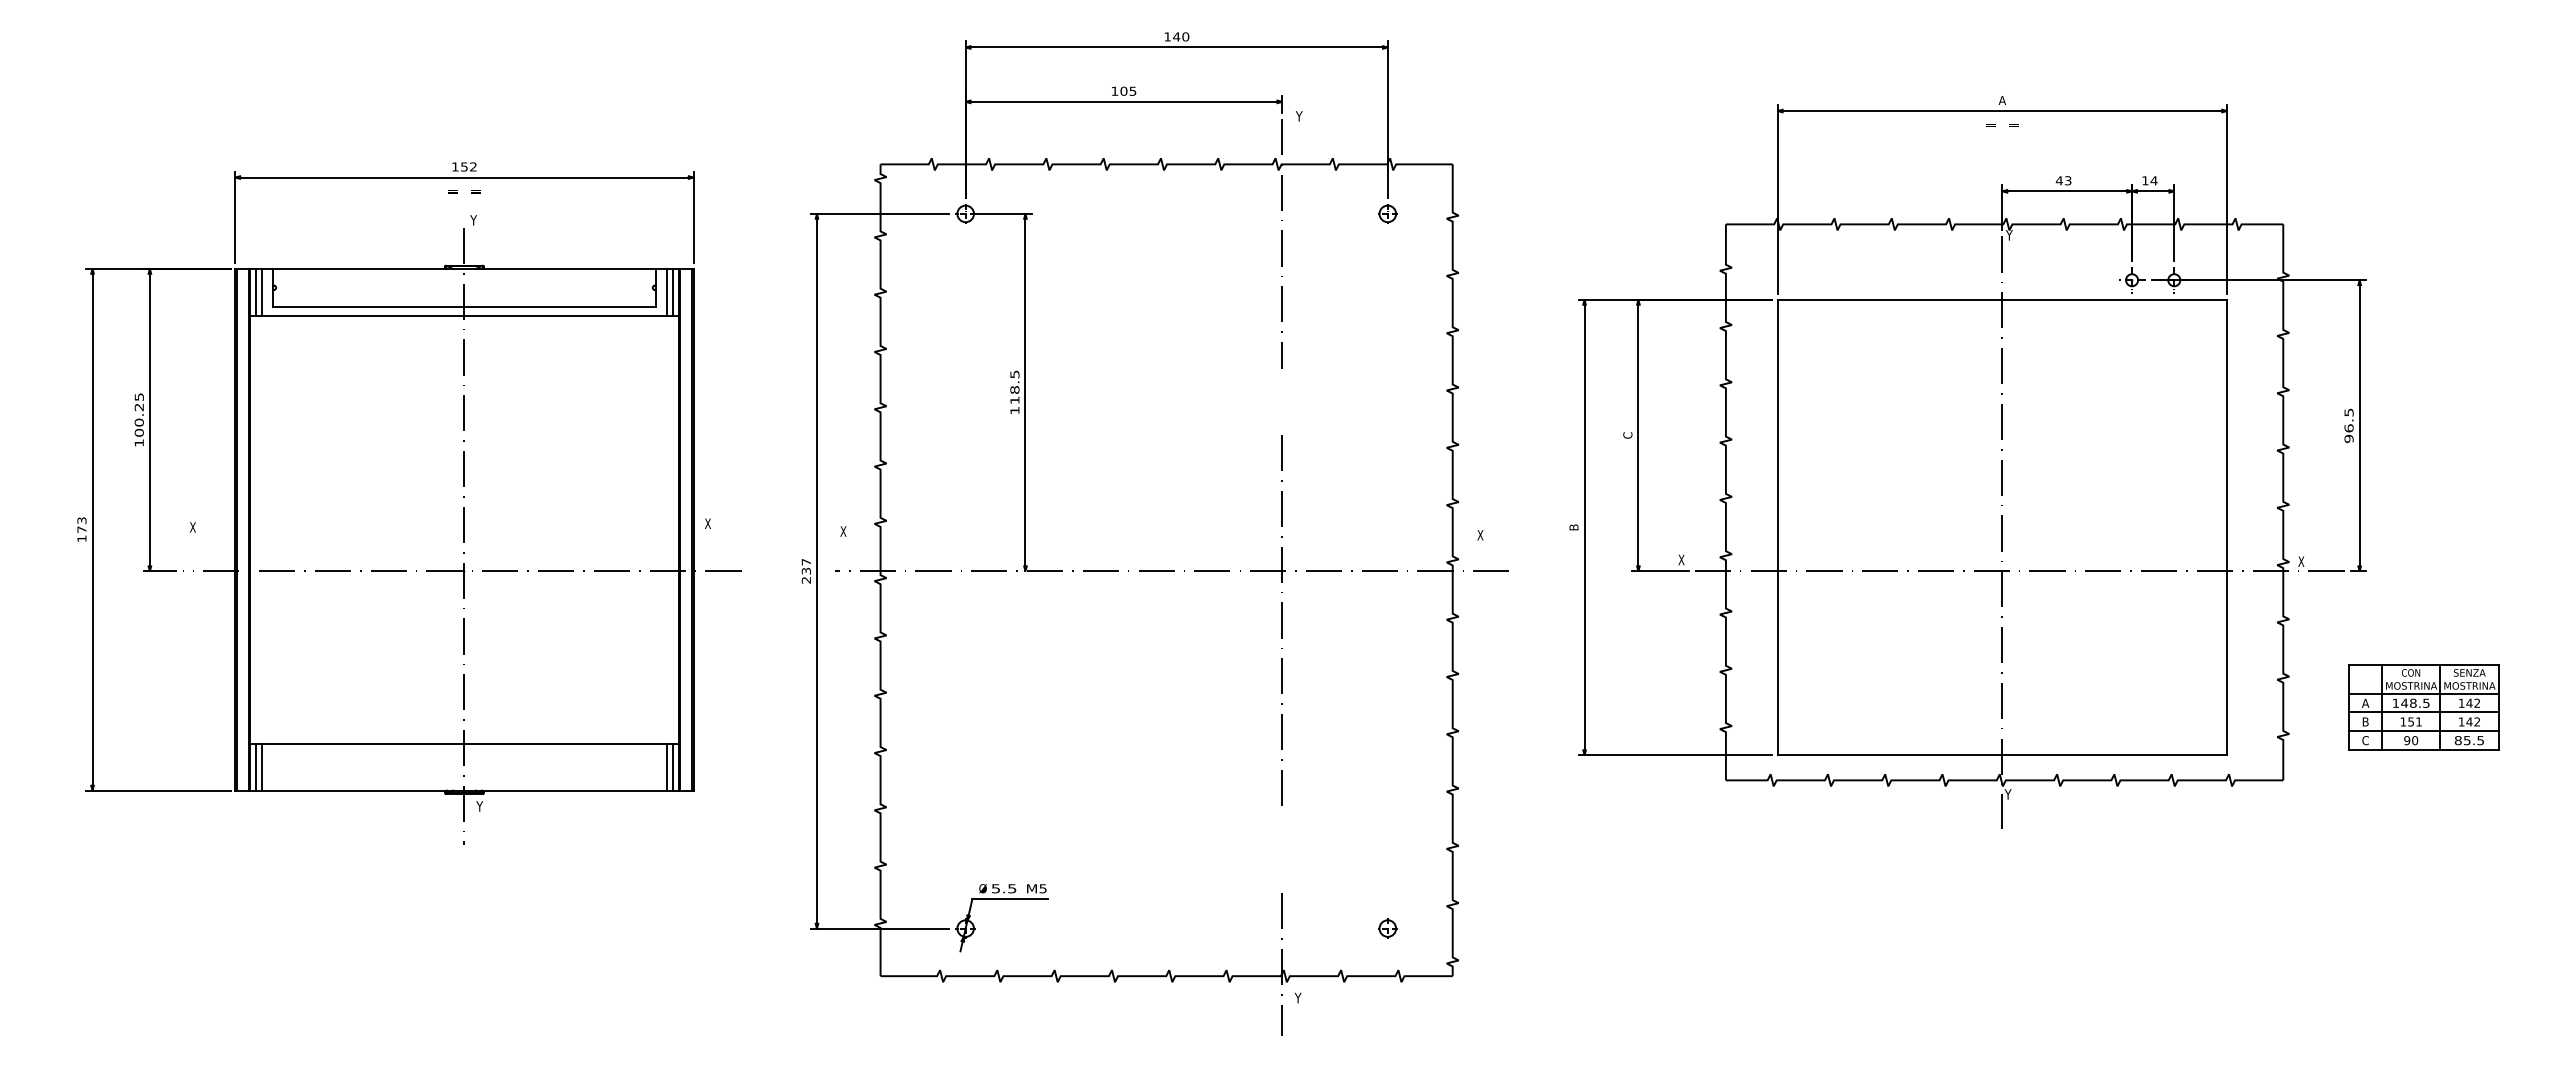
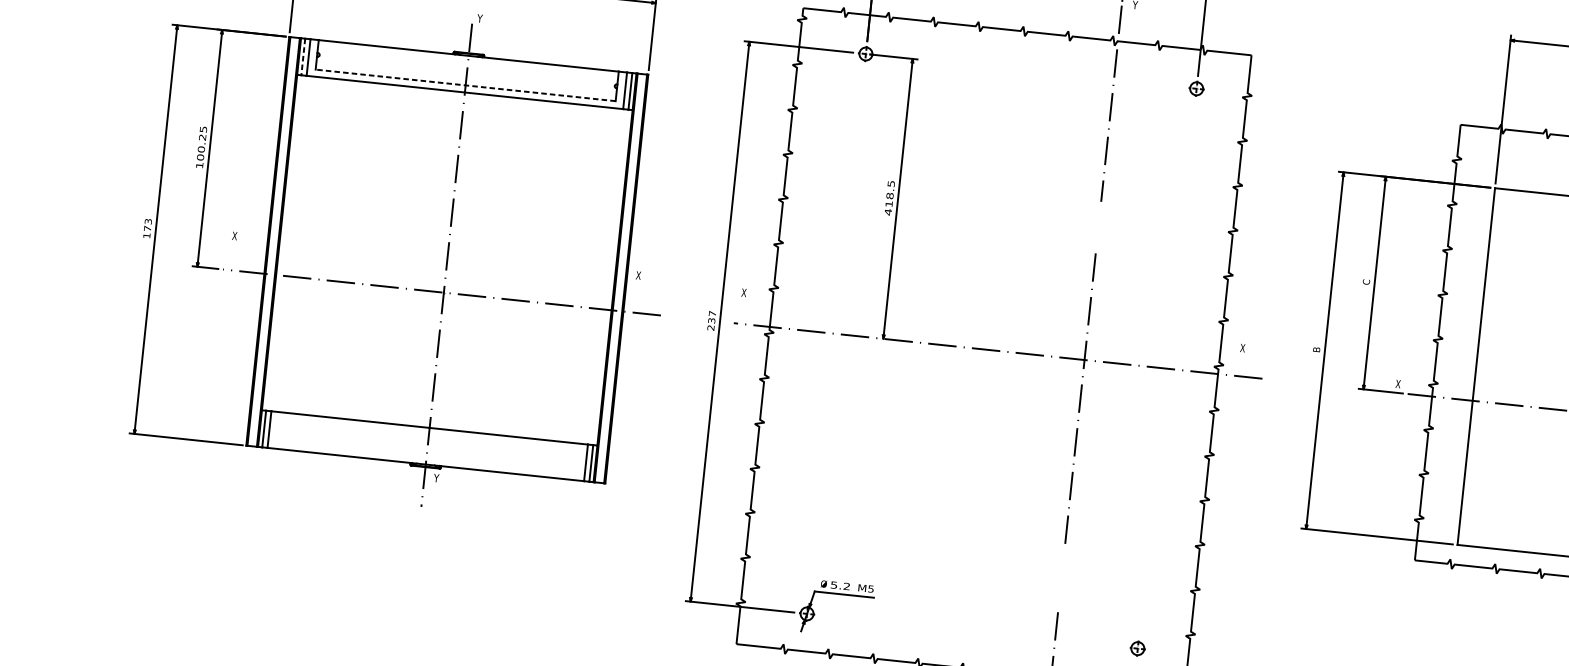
line: (255, 292) -> (303, 57), solid -> dashed
line: (463, 306) -> (464, 85), solid -> dashed
text: (1014, 410) -> (888, 212), 118.5 -> 418.5
text: (1012, 888) -> (847, 586), 5.5 -> 5.2

